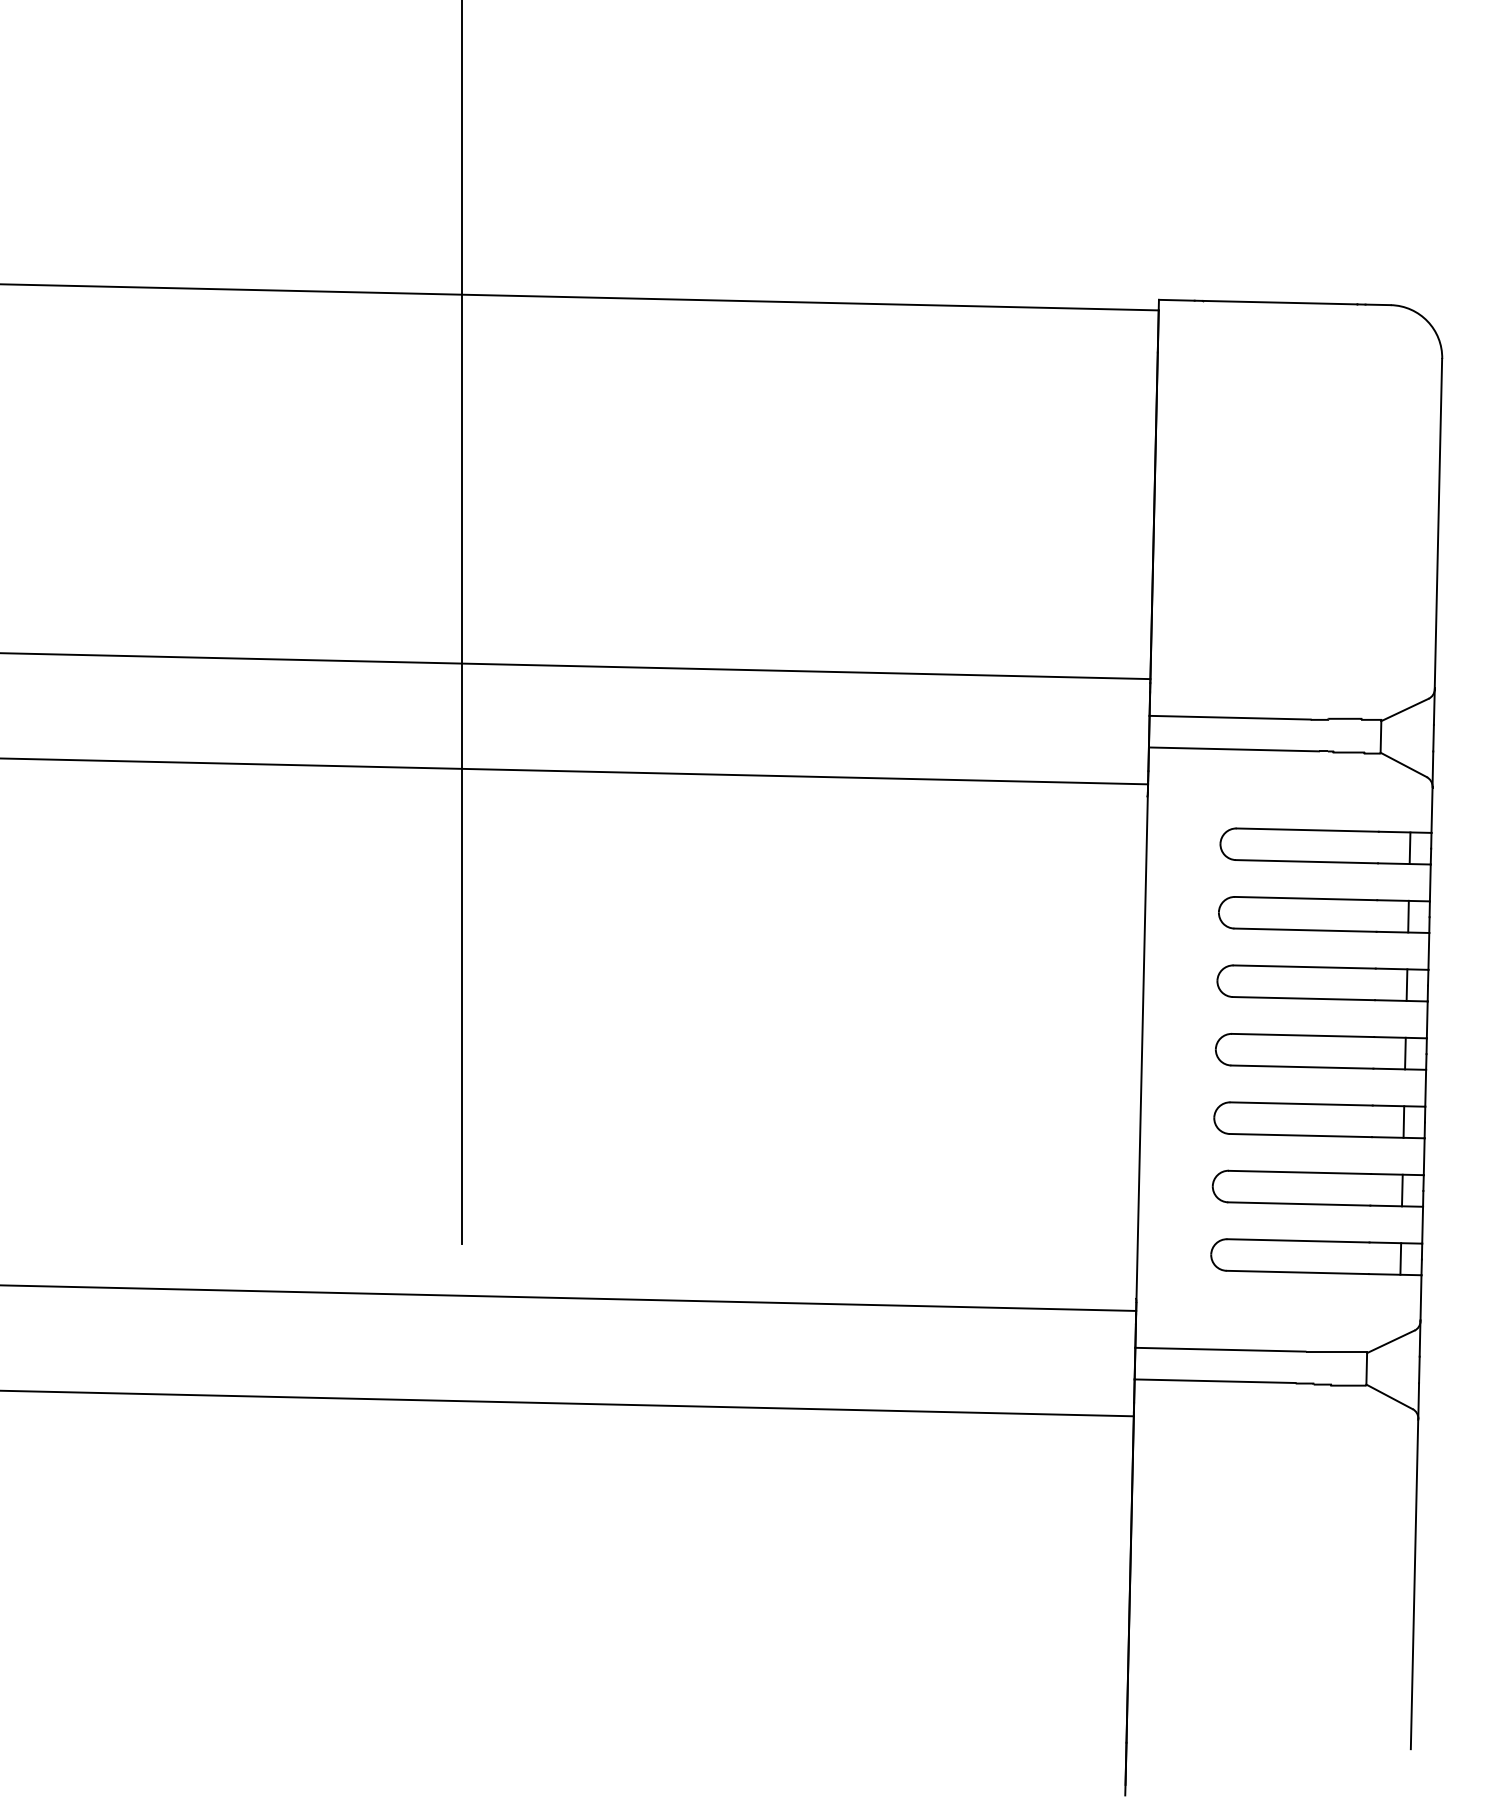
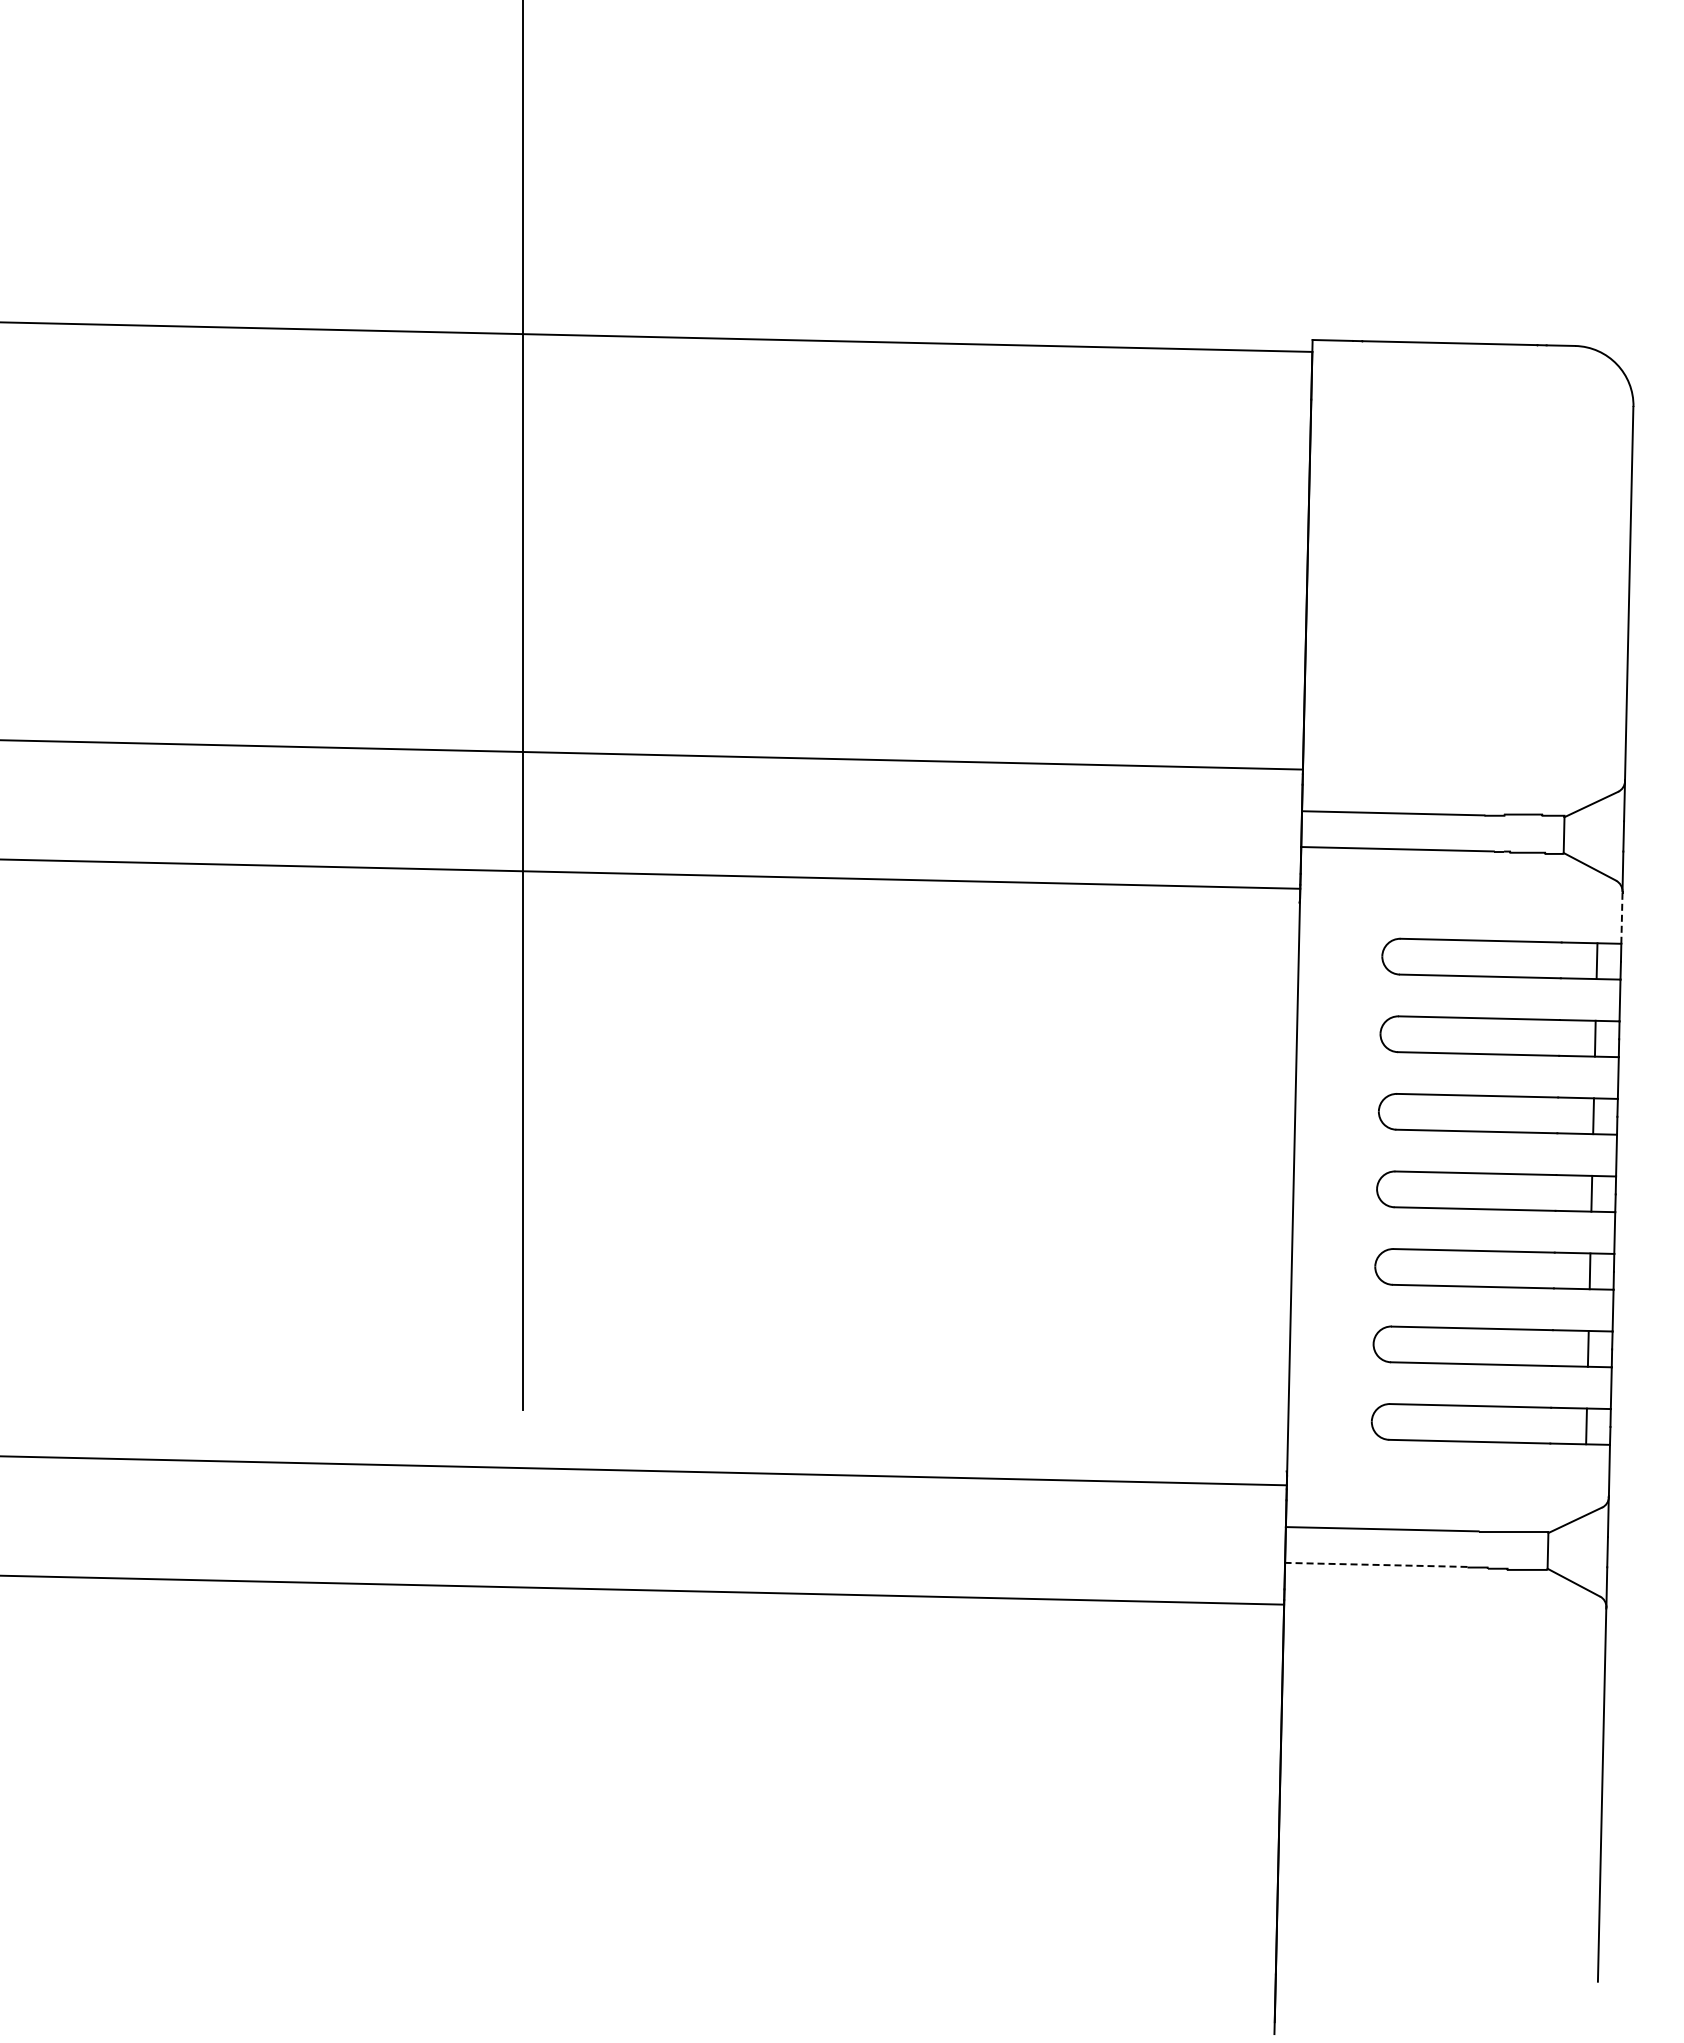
line: (1431, 809) -> (1621, 917), solid -> dashed
line: (1214, 1380) -> (1375, 1564), solid -> dashed

